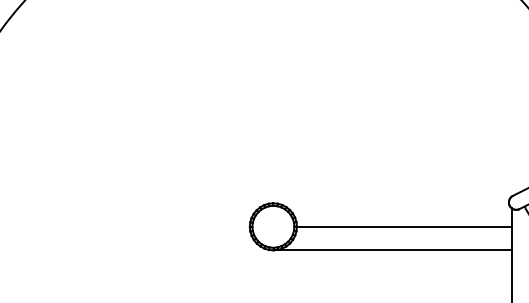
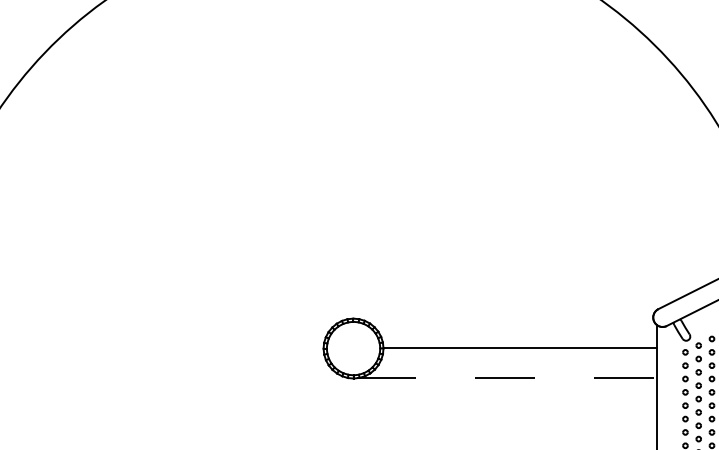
line: (394, 250) -> (507, 378), solid -> dashed

